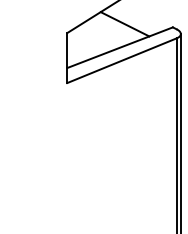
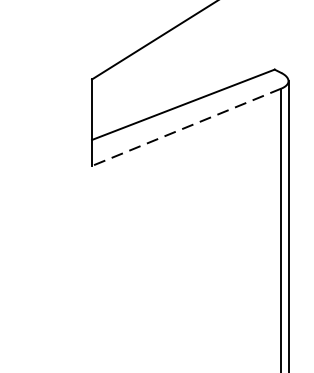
line: (124, 24) -> (191, 64), removed
line: (121, 60) -> (185, 126), solid -> dashed

